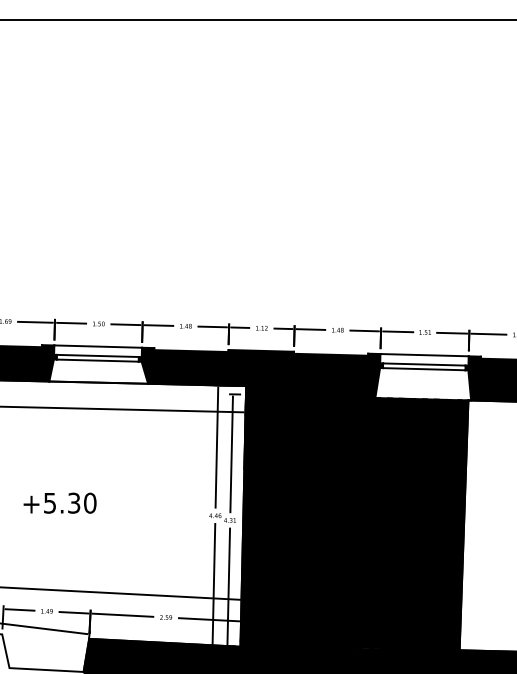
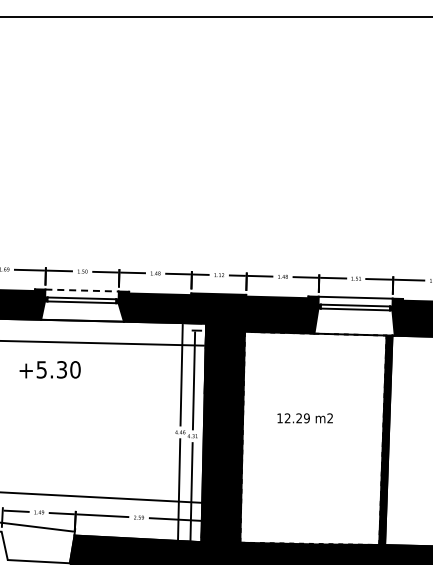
line: (98, 346) -> (82, 290), solid -> dashed
text: (59, 502) -> (49, 369), moved
fill: (374, 521) -> (313, 437), removed

